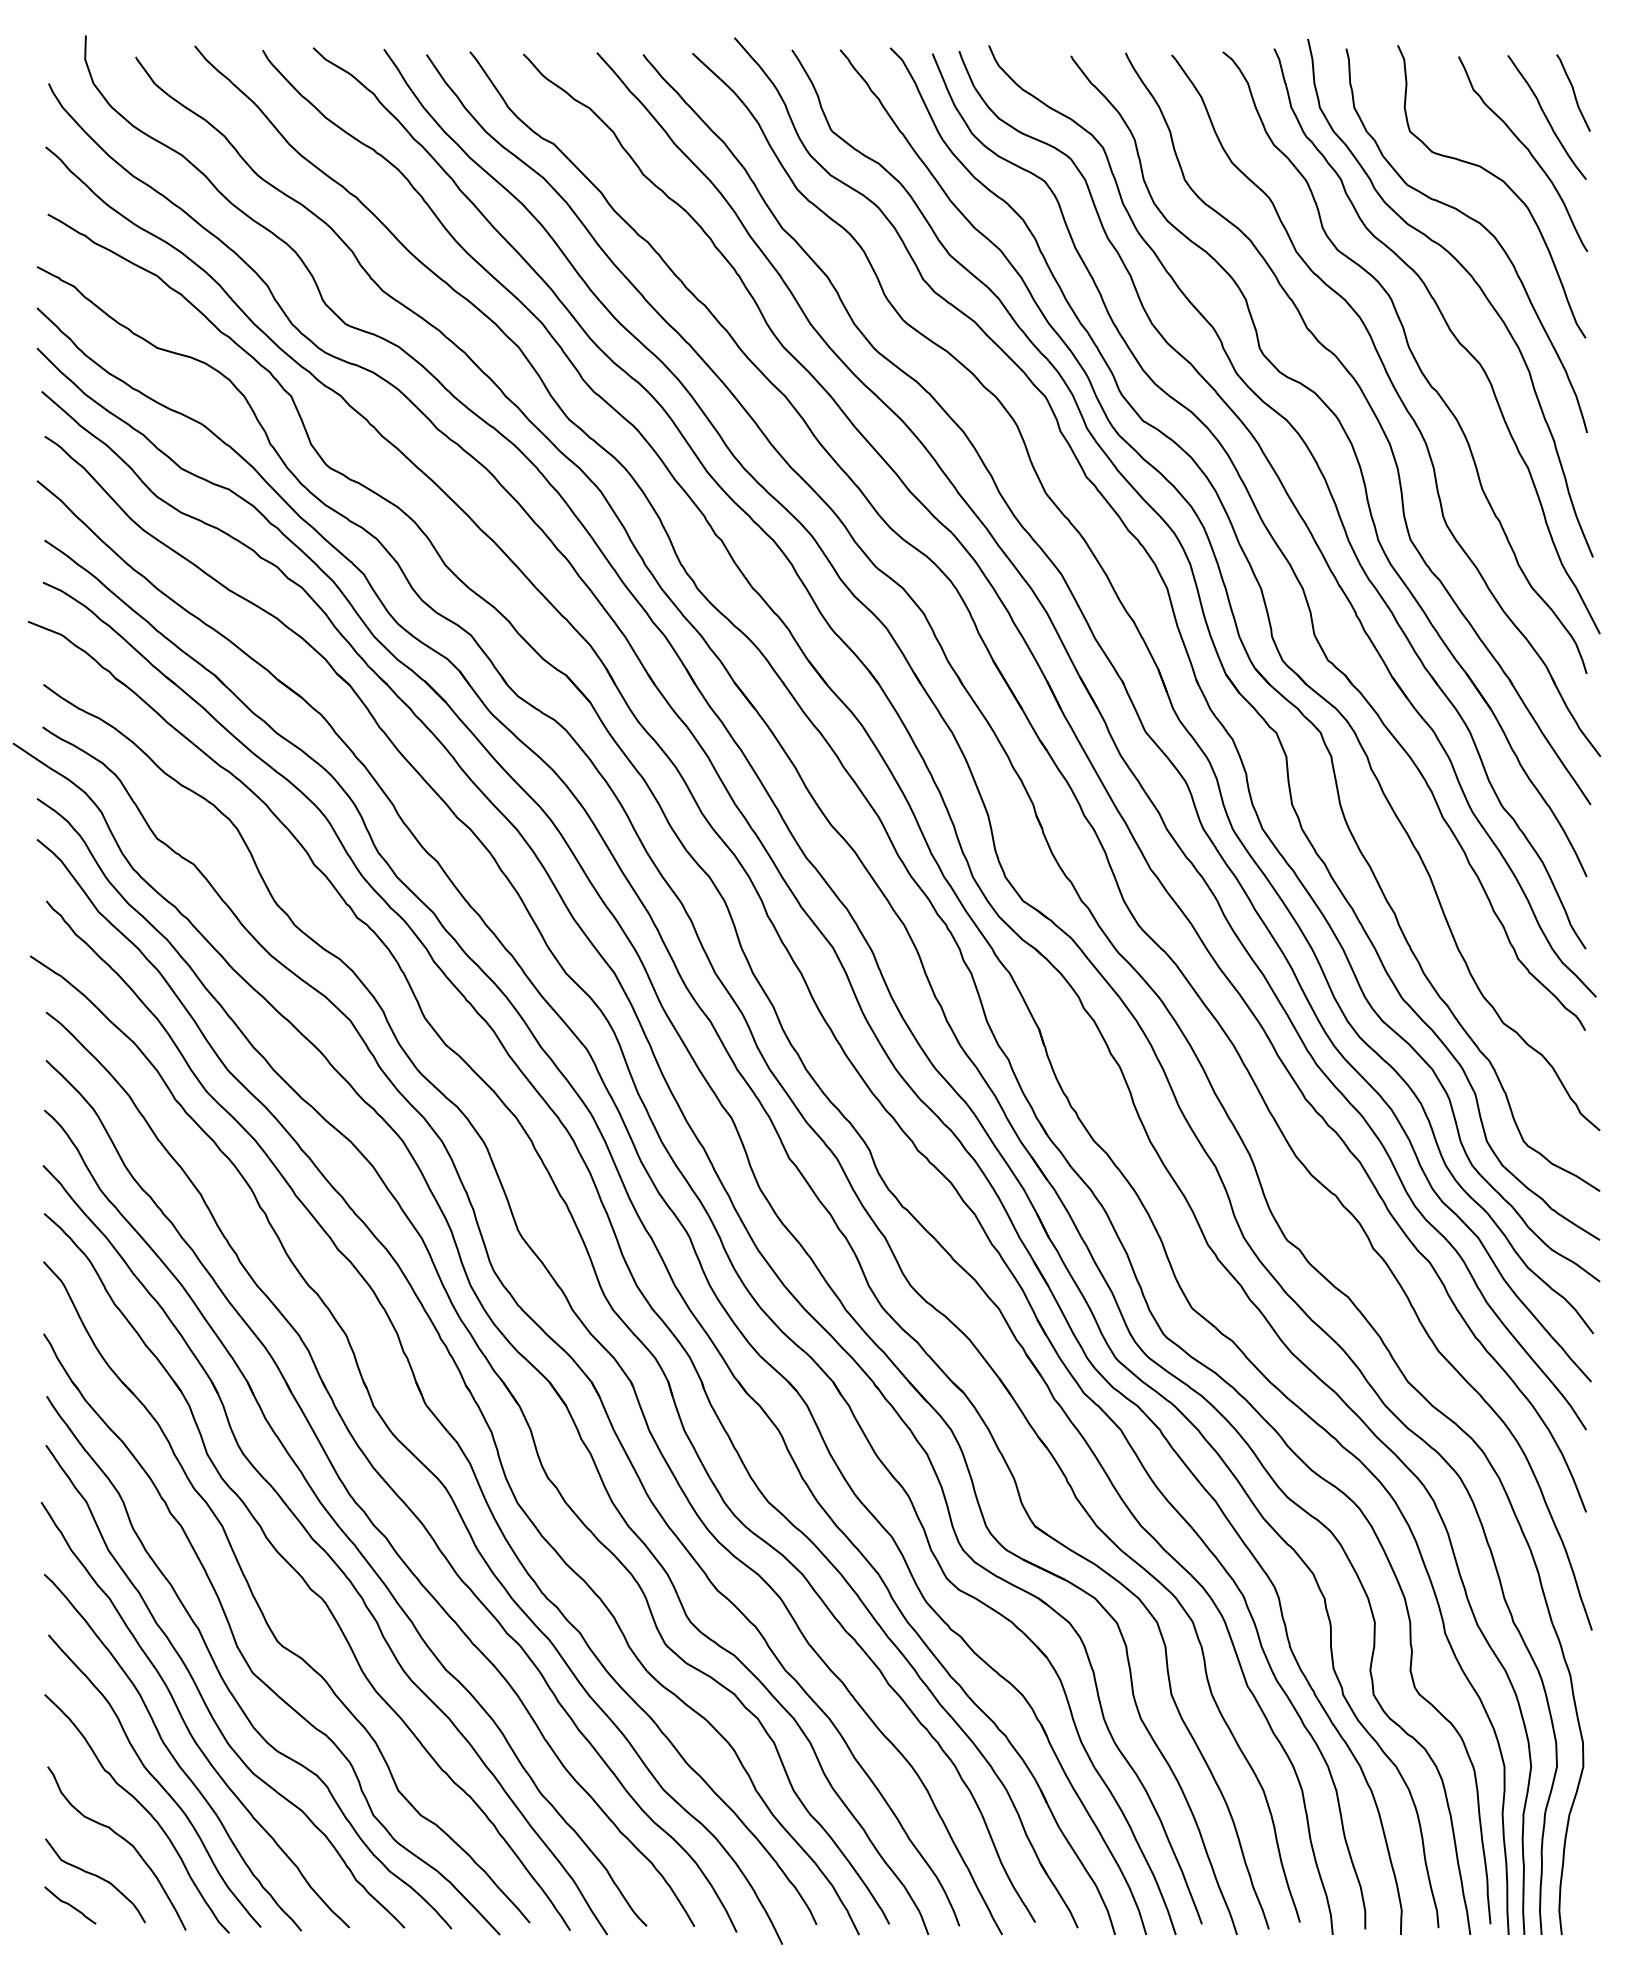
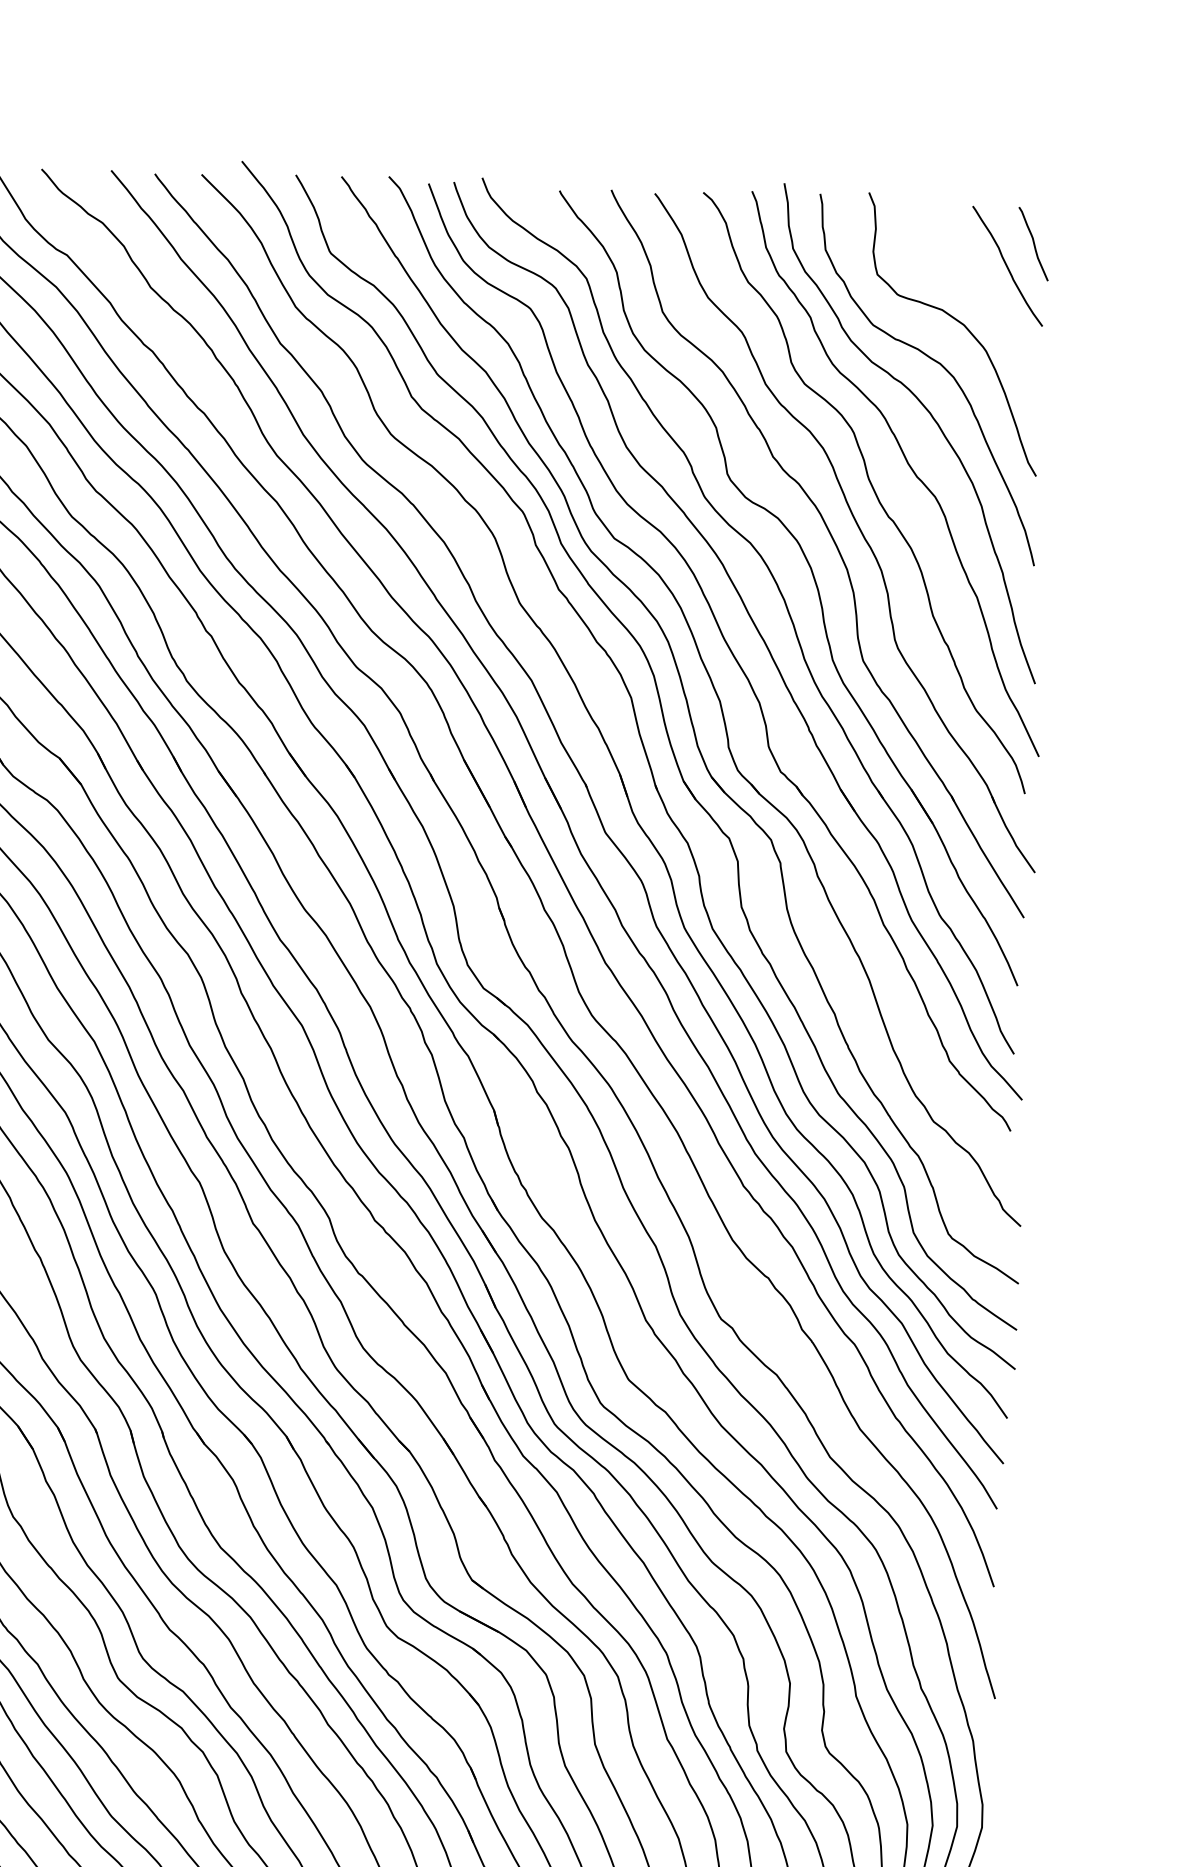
curve: (1526, 149) -> (987, 295), removed

